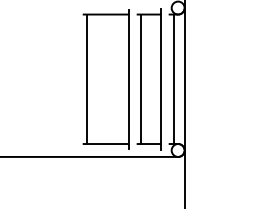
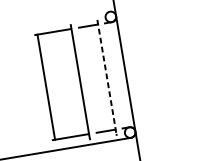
line: (141, 79) -> (90, 79), removed
line: (161, 79) -> (107, 77), solid -> dashed
line: (174, 79) -> (117, 75), removed

